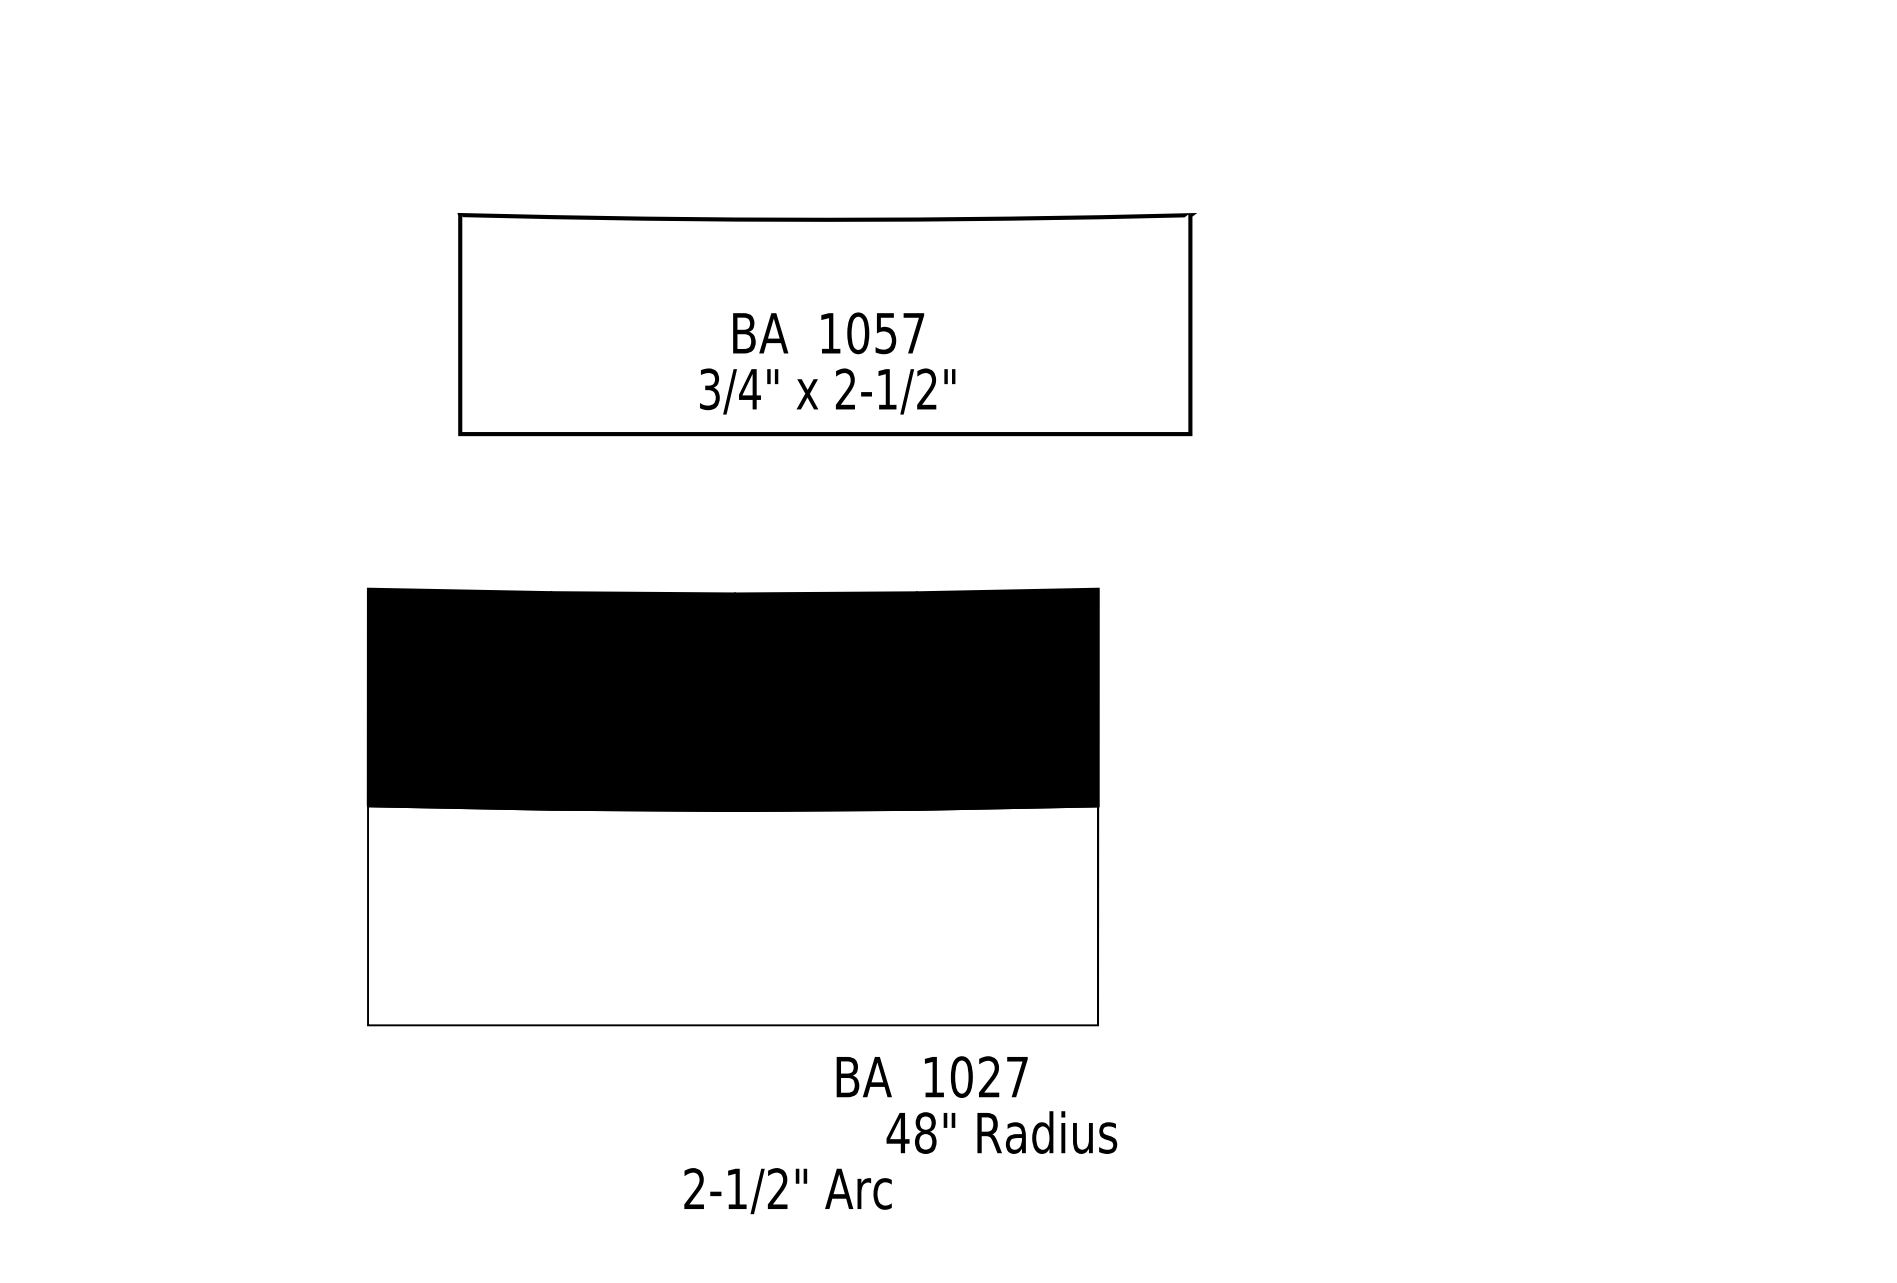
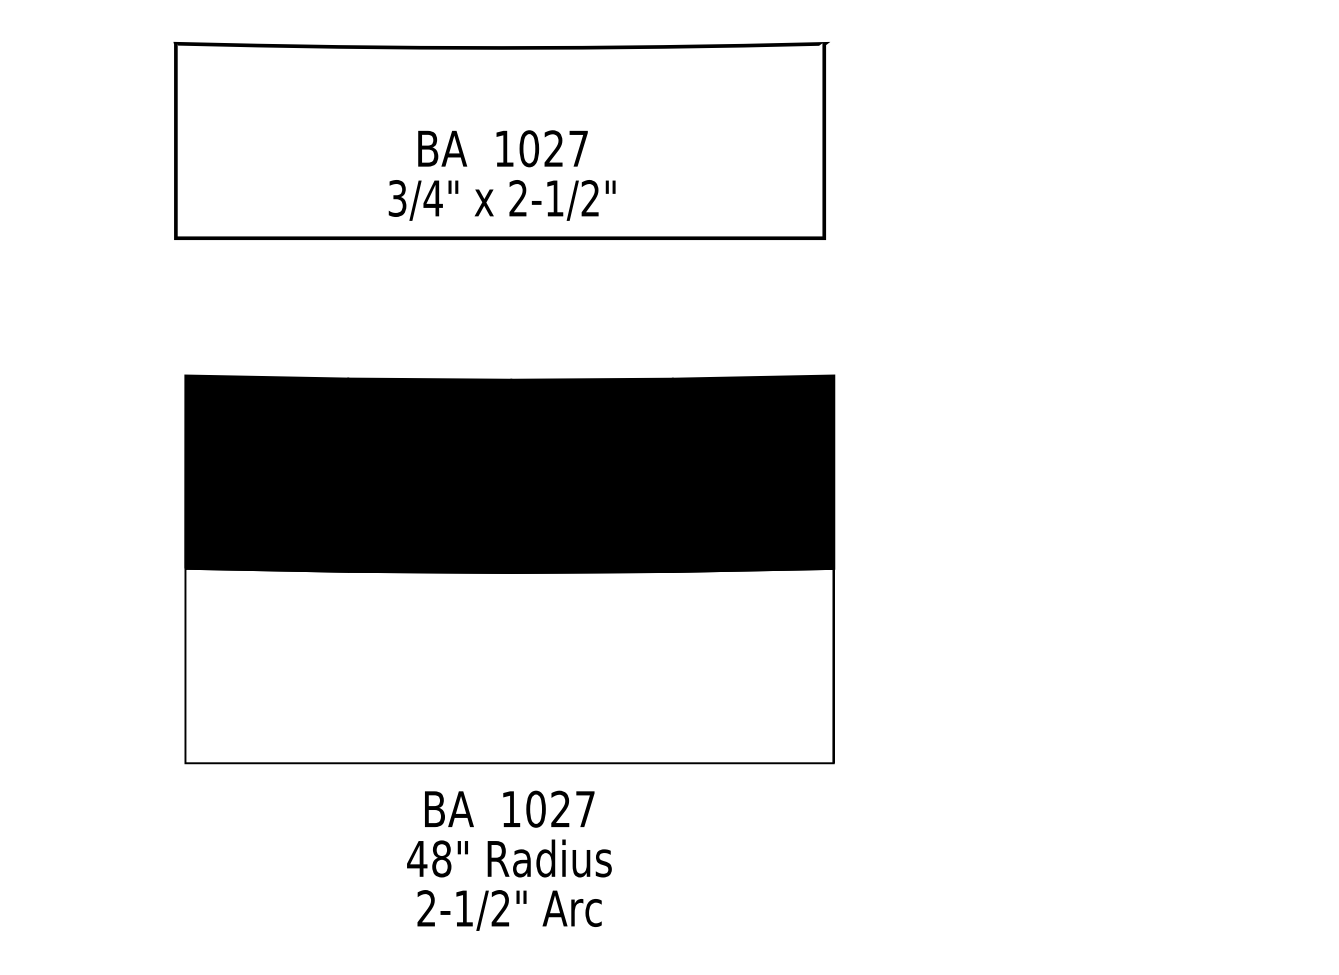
text: (885, 333) -> (553, 148), 1057 -> 1027
part: (732, 806) -> (509, 568), moved
text: (931, 1076) -> (509, 808), moved
text: (1001, 1132) -> (509, 858), moved
text: (787, 1191) -> (509, 910), moved

